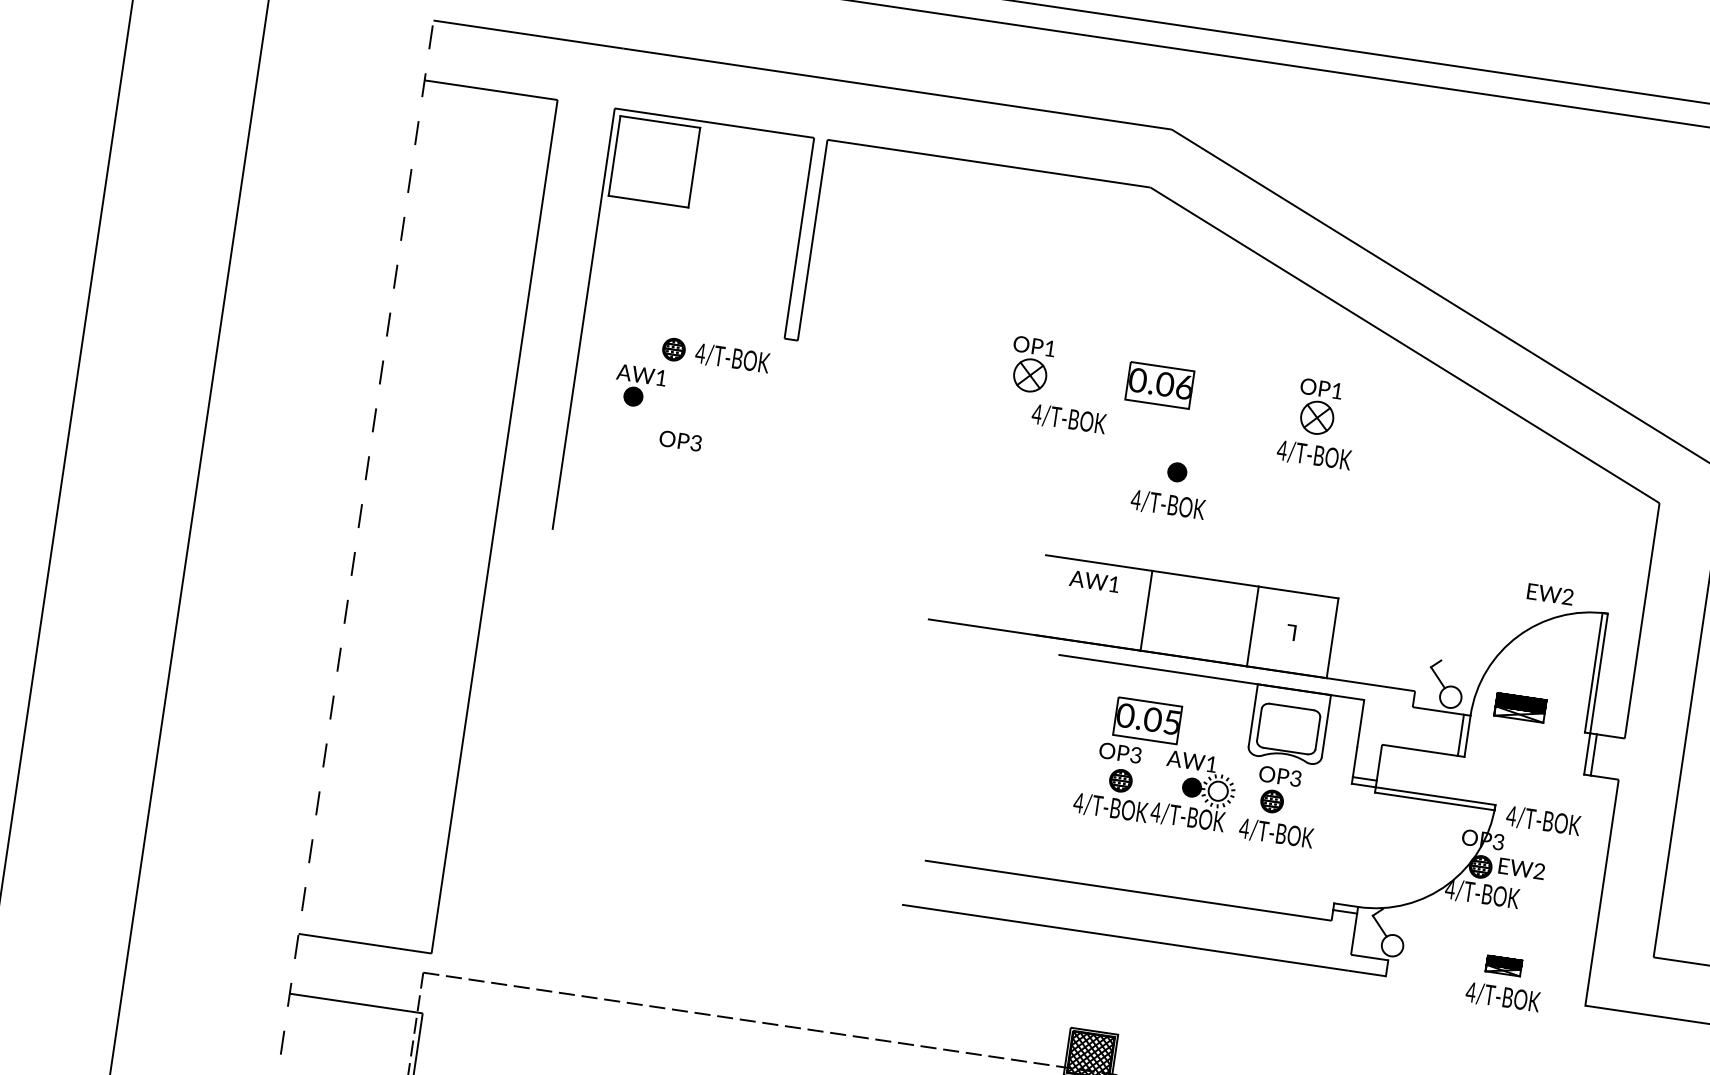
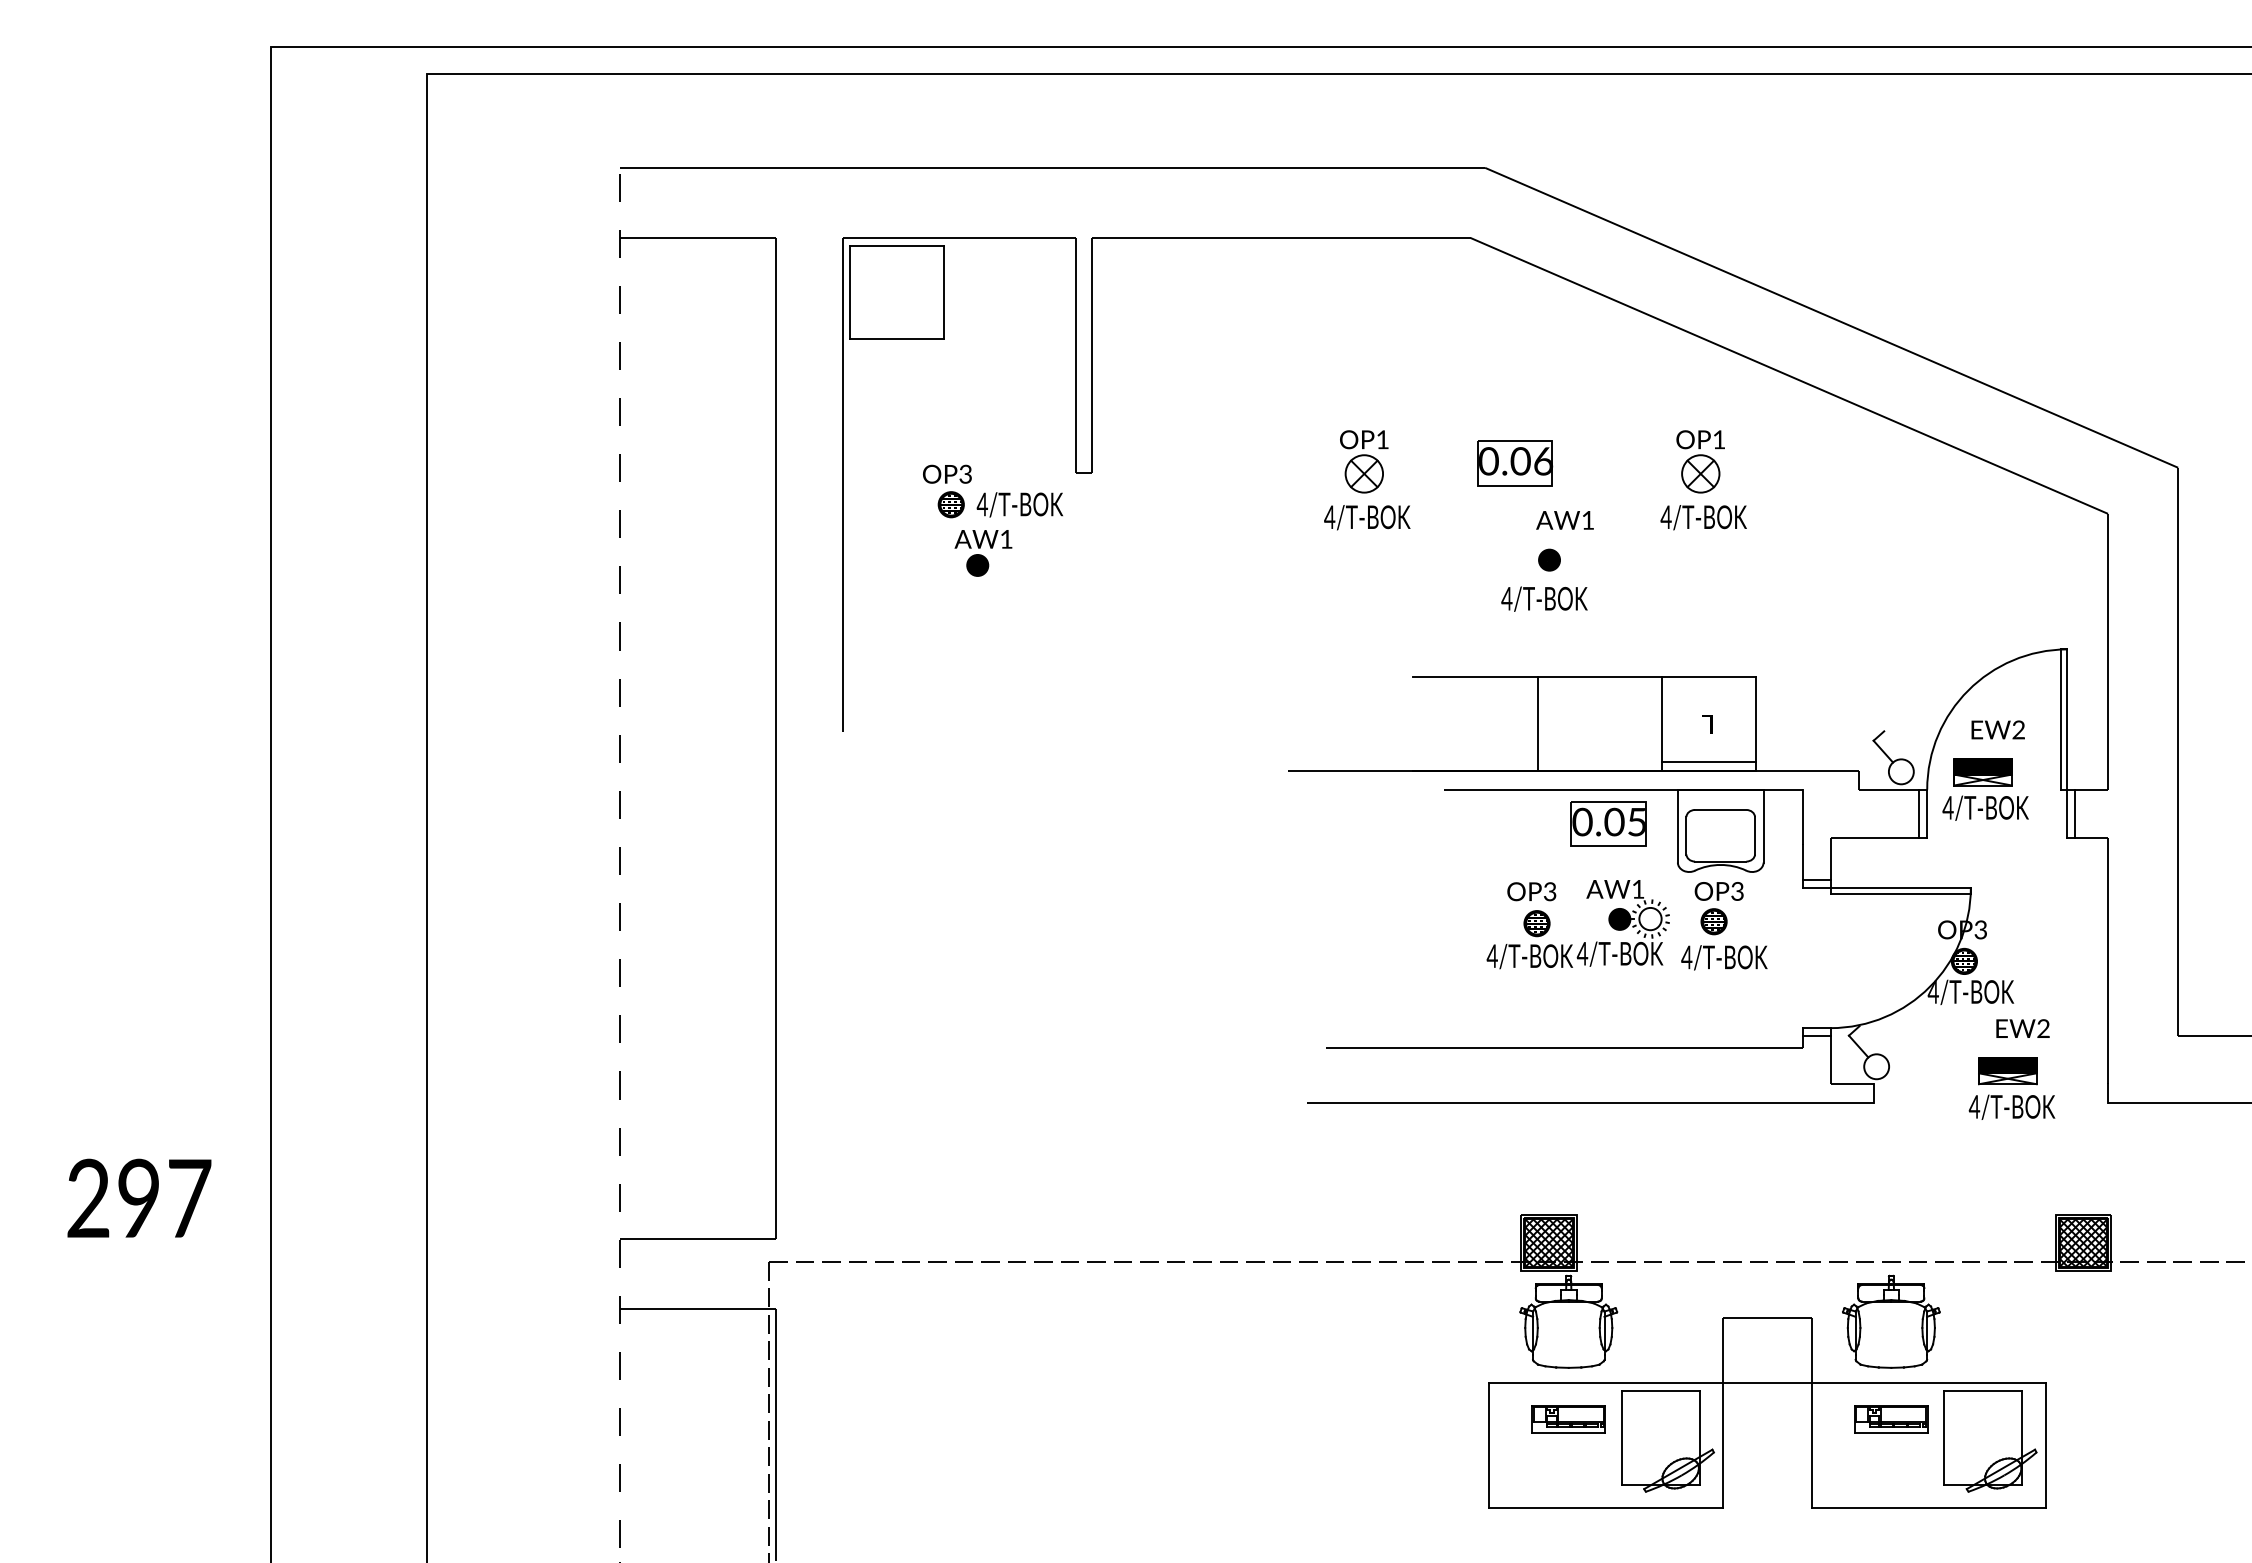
part: (639, 387) -> (983, 553), moved
text: (1069, 419) -> (1367, 517), moved
text: (680, 440) -> (947, 473), moved
text: (1094, 581) -> (1564, 520), moved
text: (1549, 593) -> (1997, 729), moved
line: (1287, 664) -> (1708, 761), added
part: (1147, 720) -> (1608, 823), moved
text: (1543, 820) -> (1985, 807), moved
text: (1521, 868) -> (2022, 1028), moved
part: (1503, 966) -> (2007, 1071), size x1.43

